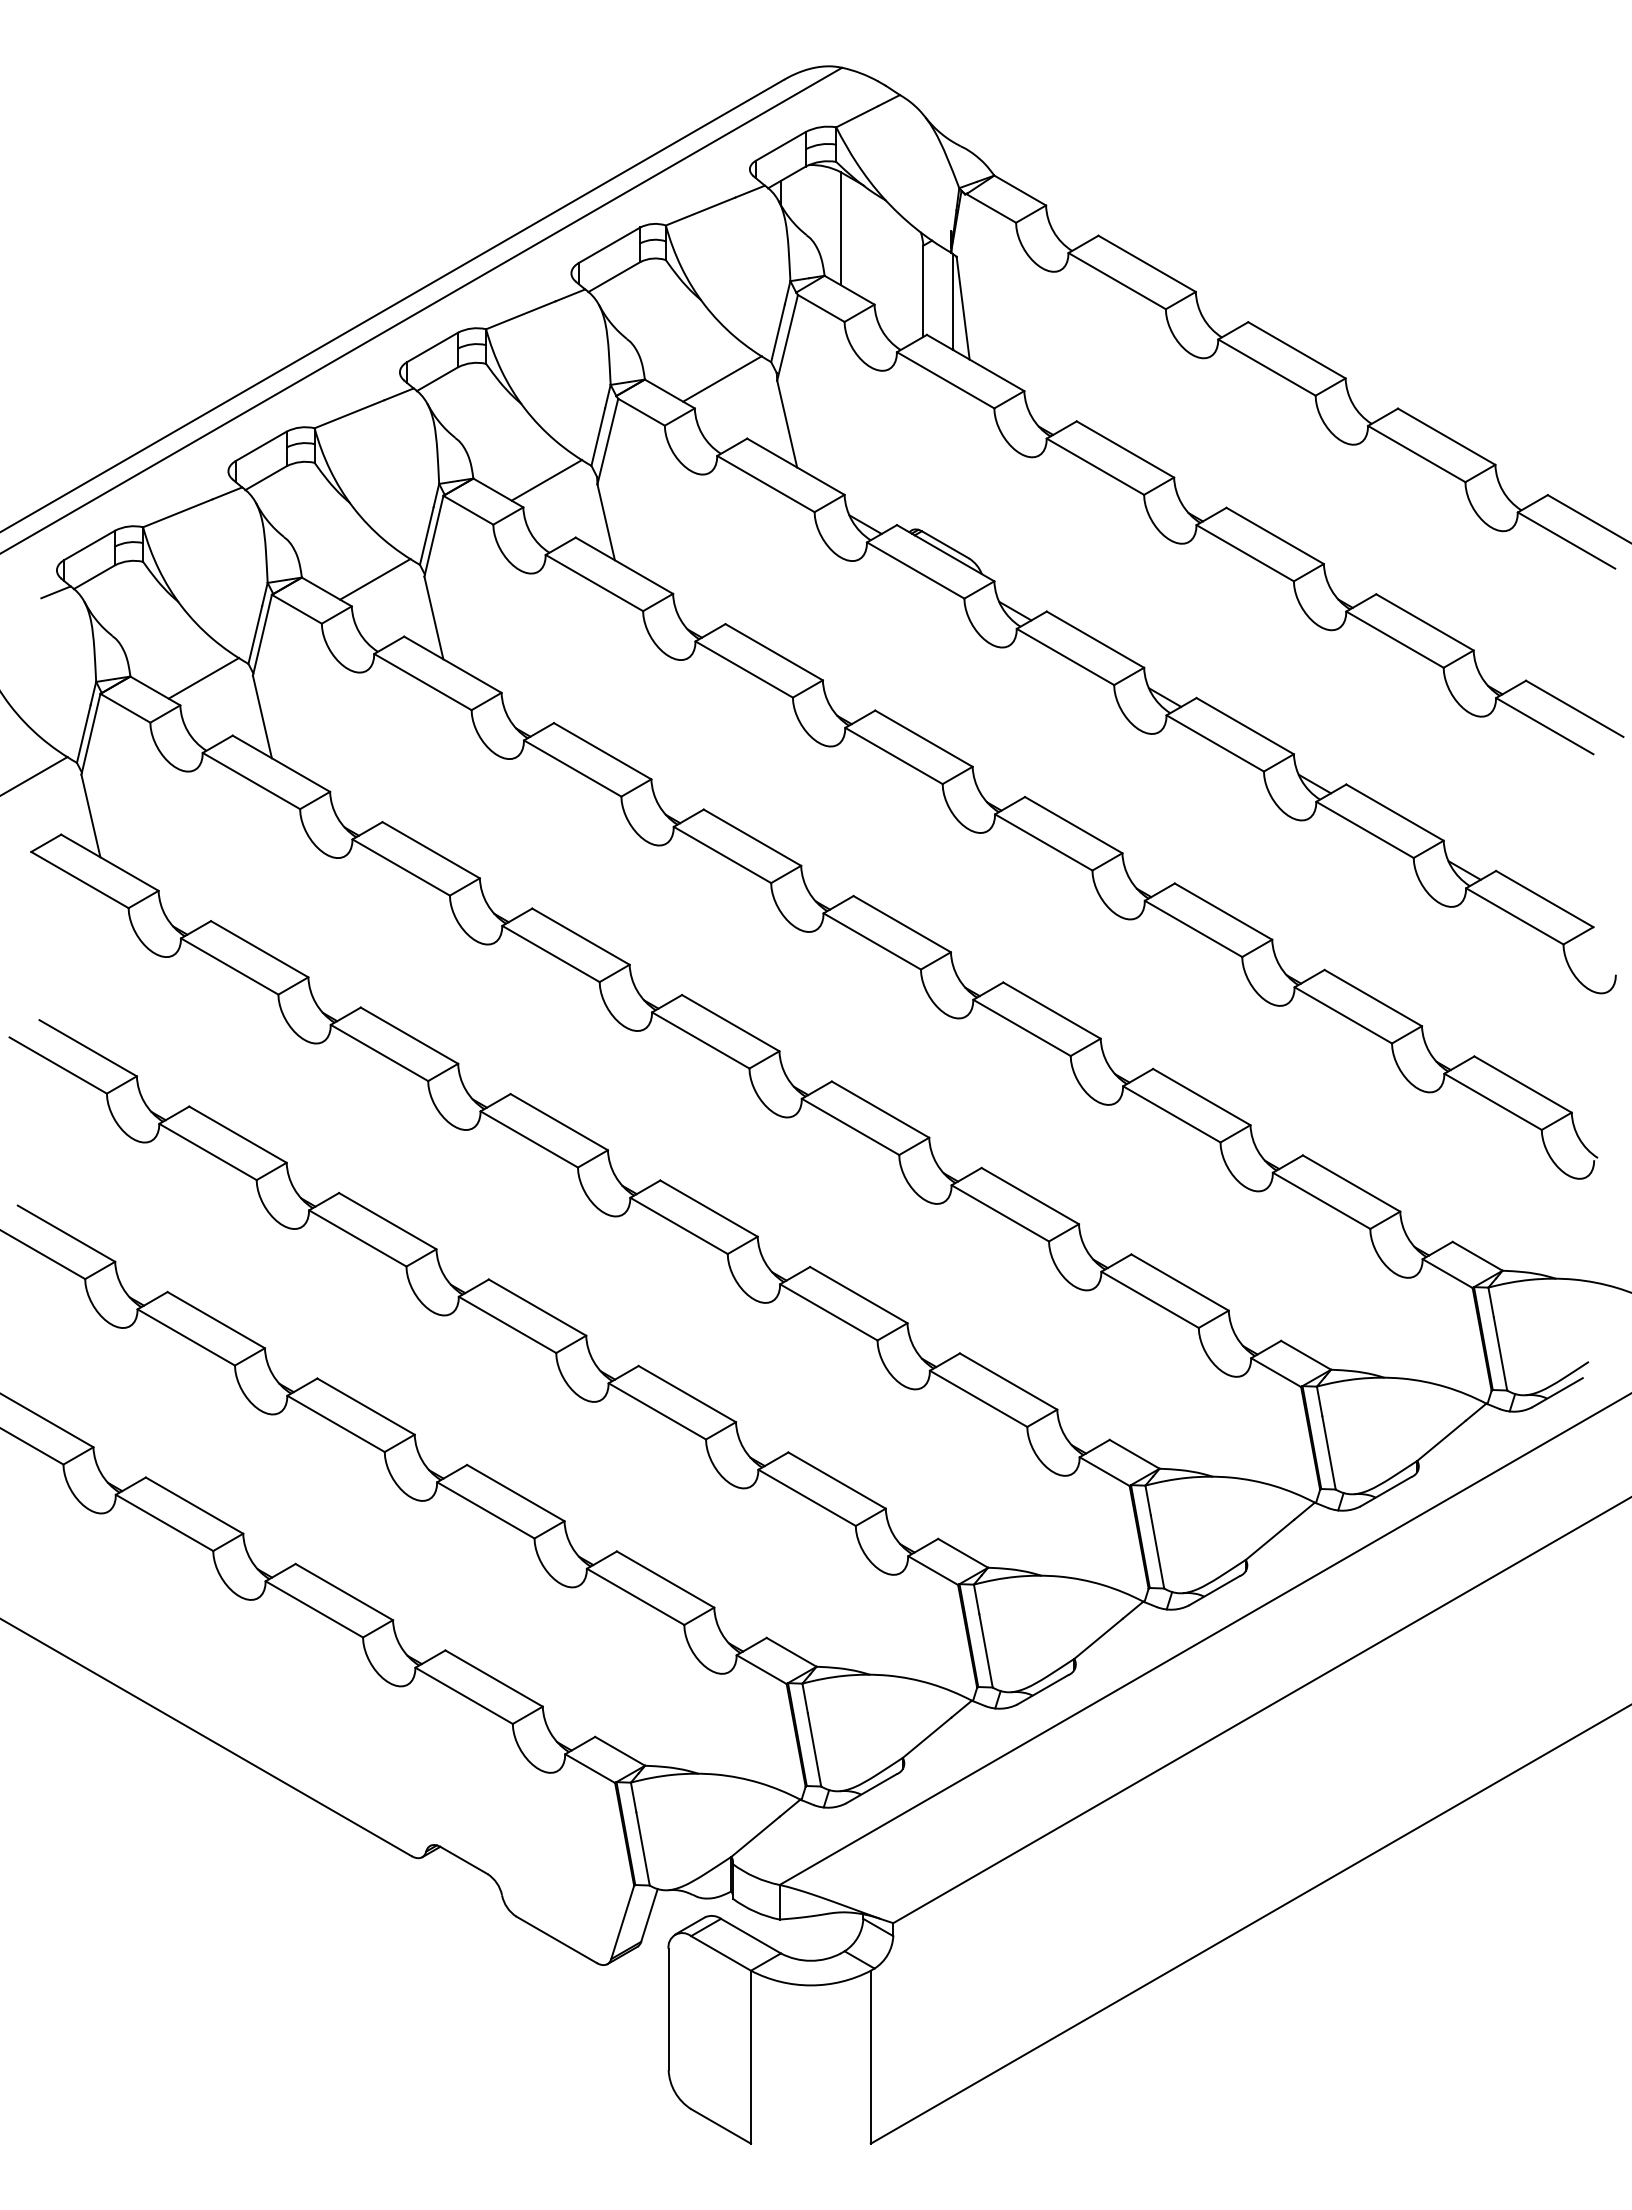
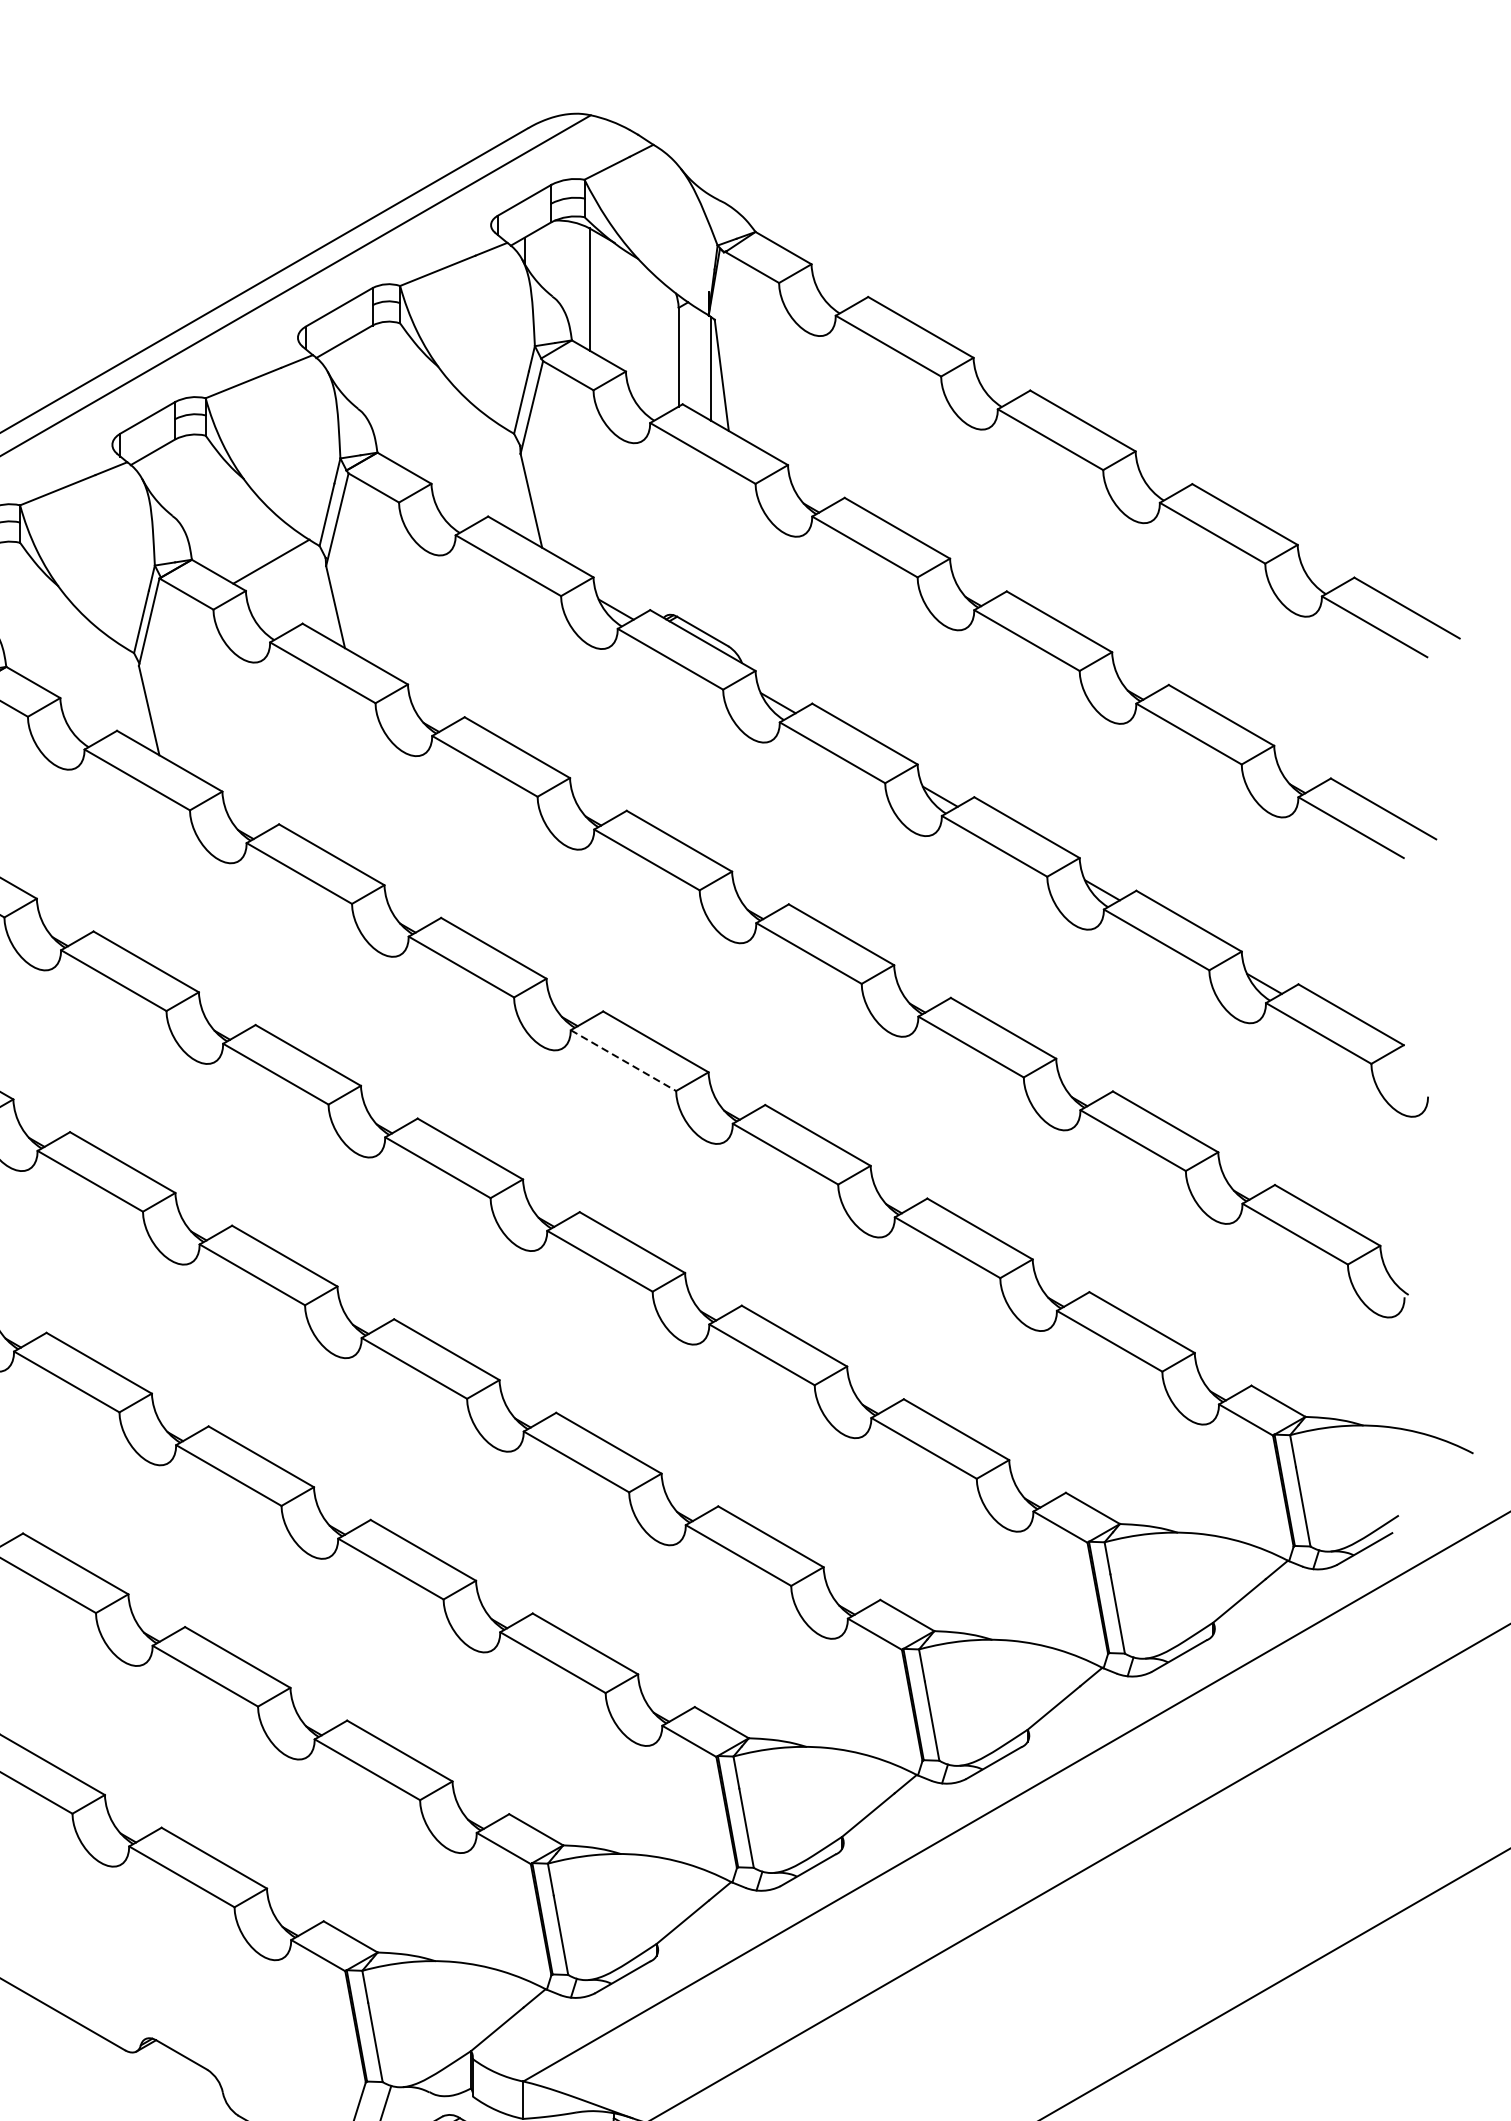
line: (722, 378) -> (461, 451), removed
line: (375, 578) -> (85, 667), removed
line: (872, 941) -> (623, 1060), solid -> dashed

